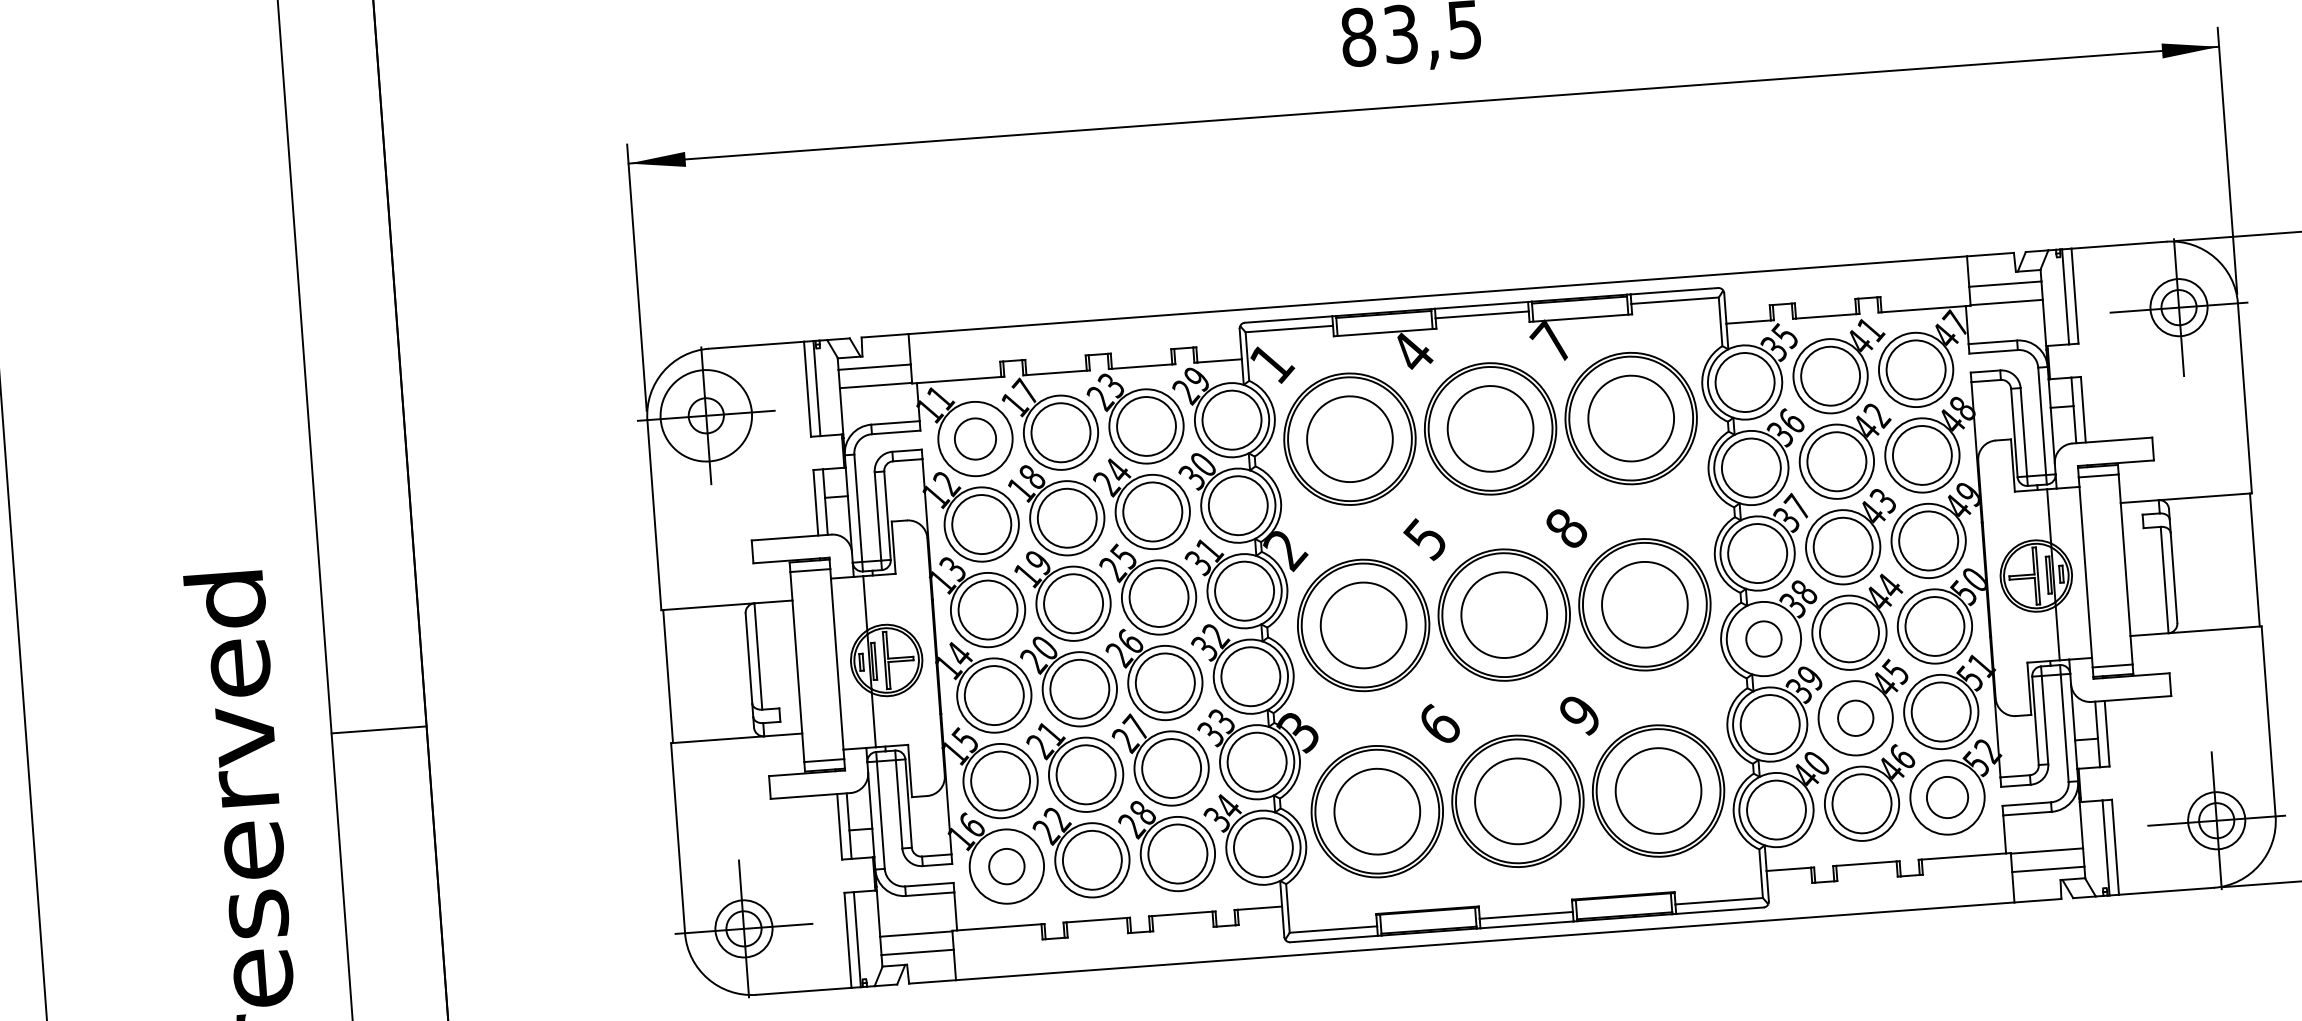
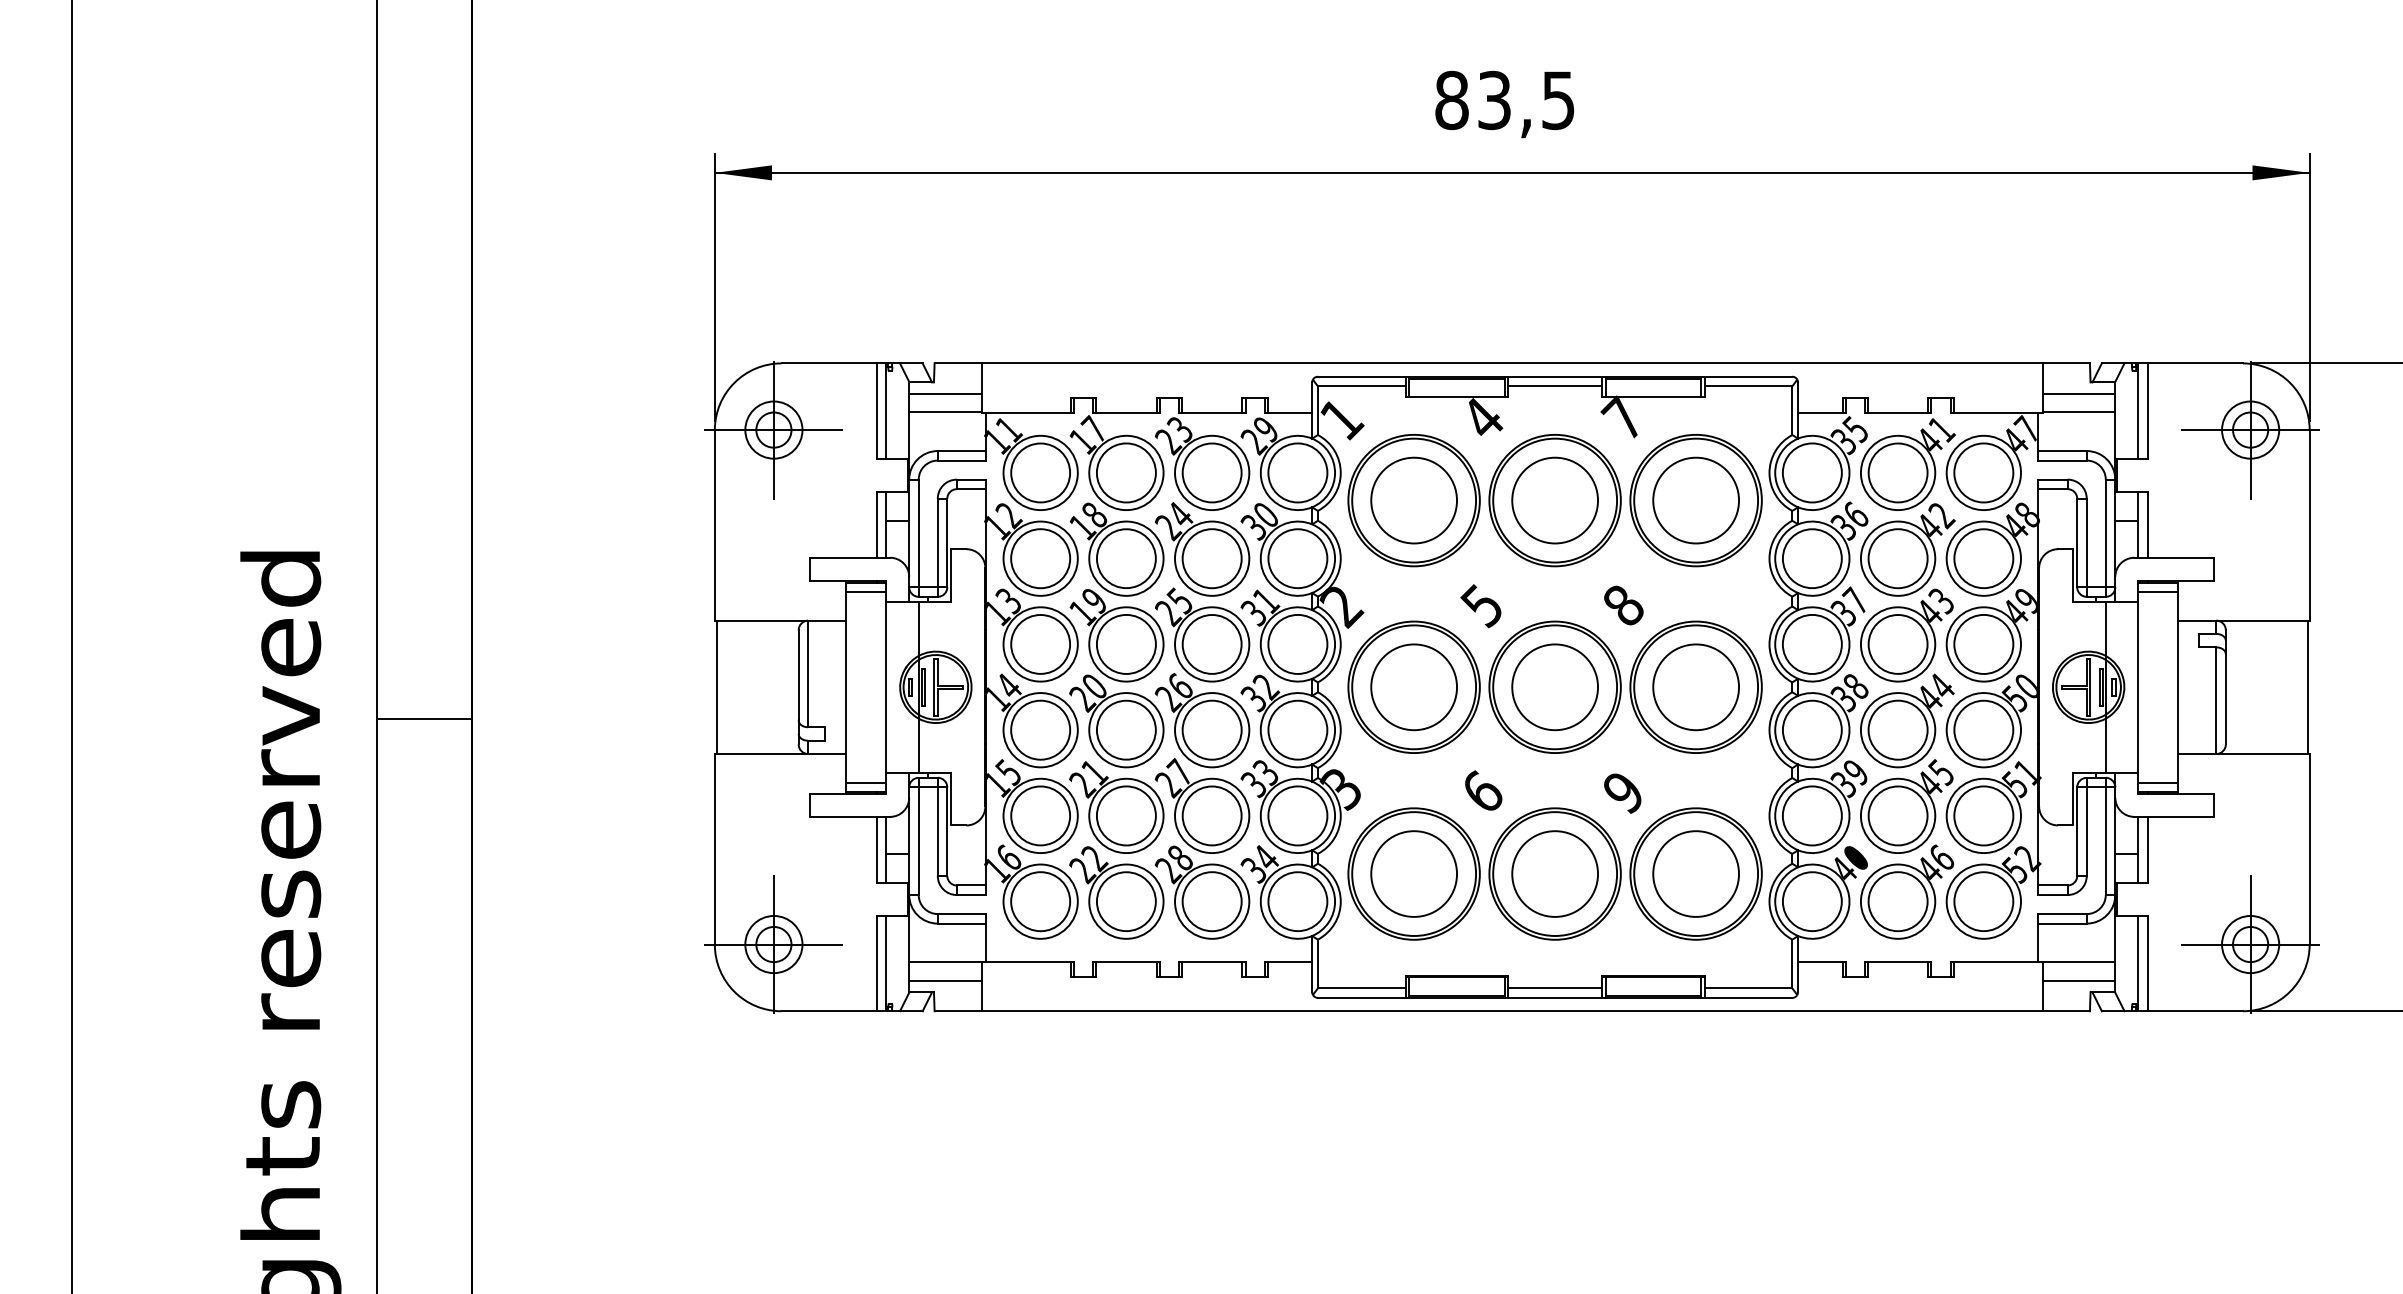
circle: (705, 415) -> (773, 429), size x0.62
circle: (975, 438) -> (1040, 472), size x1.43
circle: (1763, 638) -> (1811, 729), size x1.67
circle: (1855, 717) -> (1897, 815), size x1.67
circle: (1947, 797) -> (1983, 901), size x1.43
circle: (1006, 866) -> (1040, 901), size x1.67

